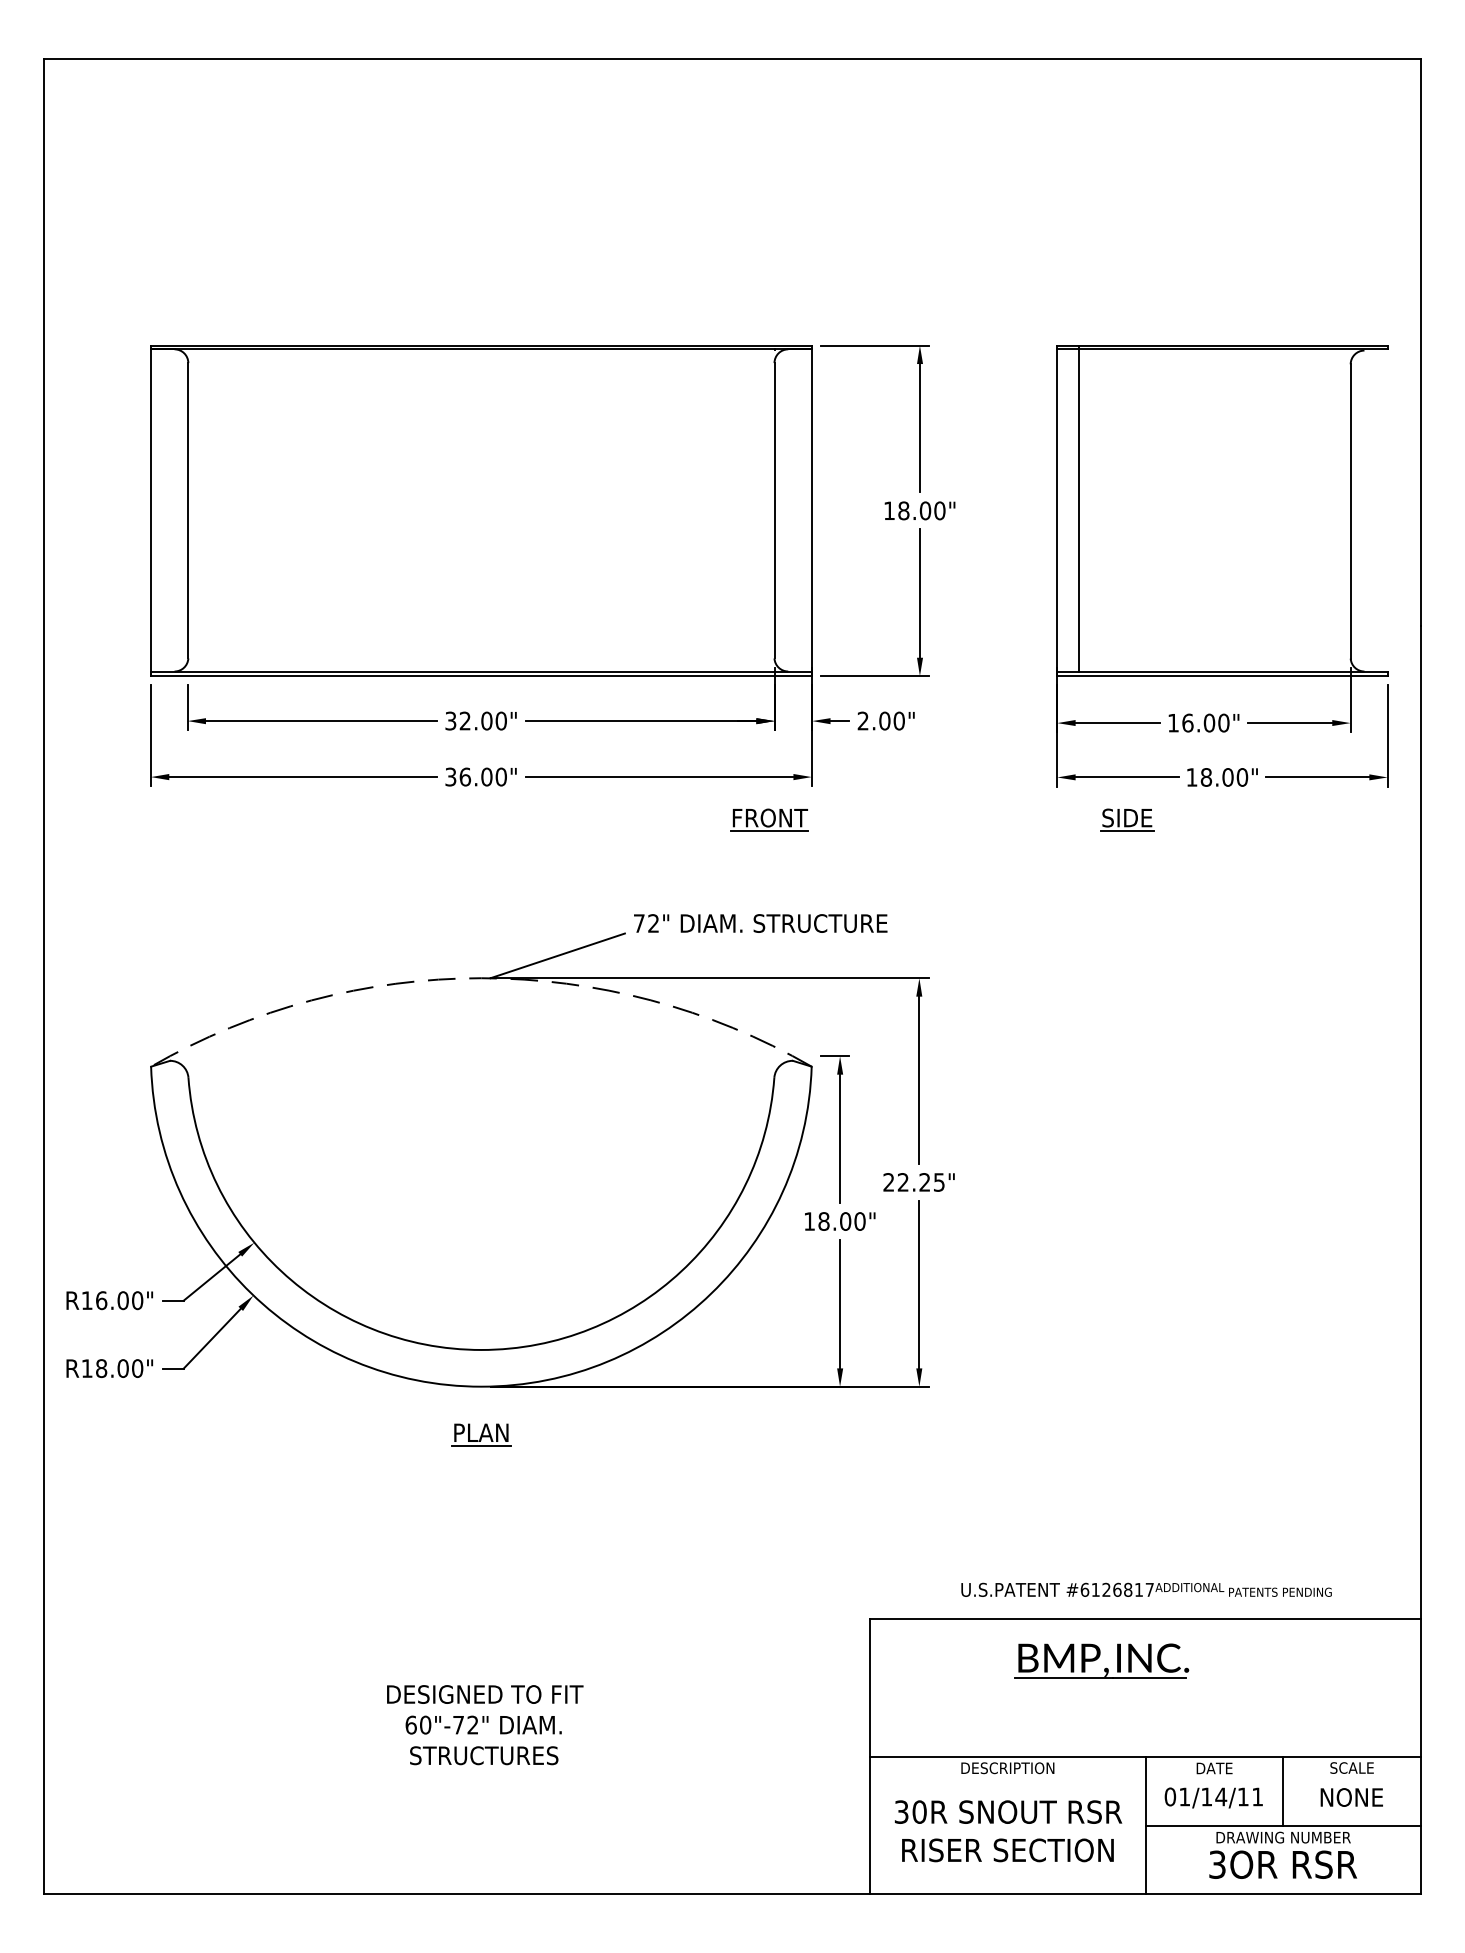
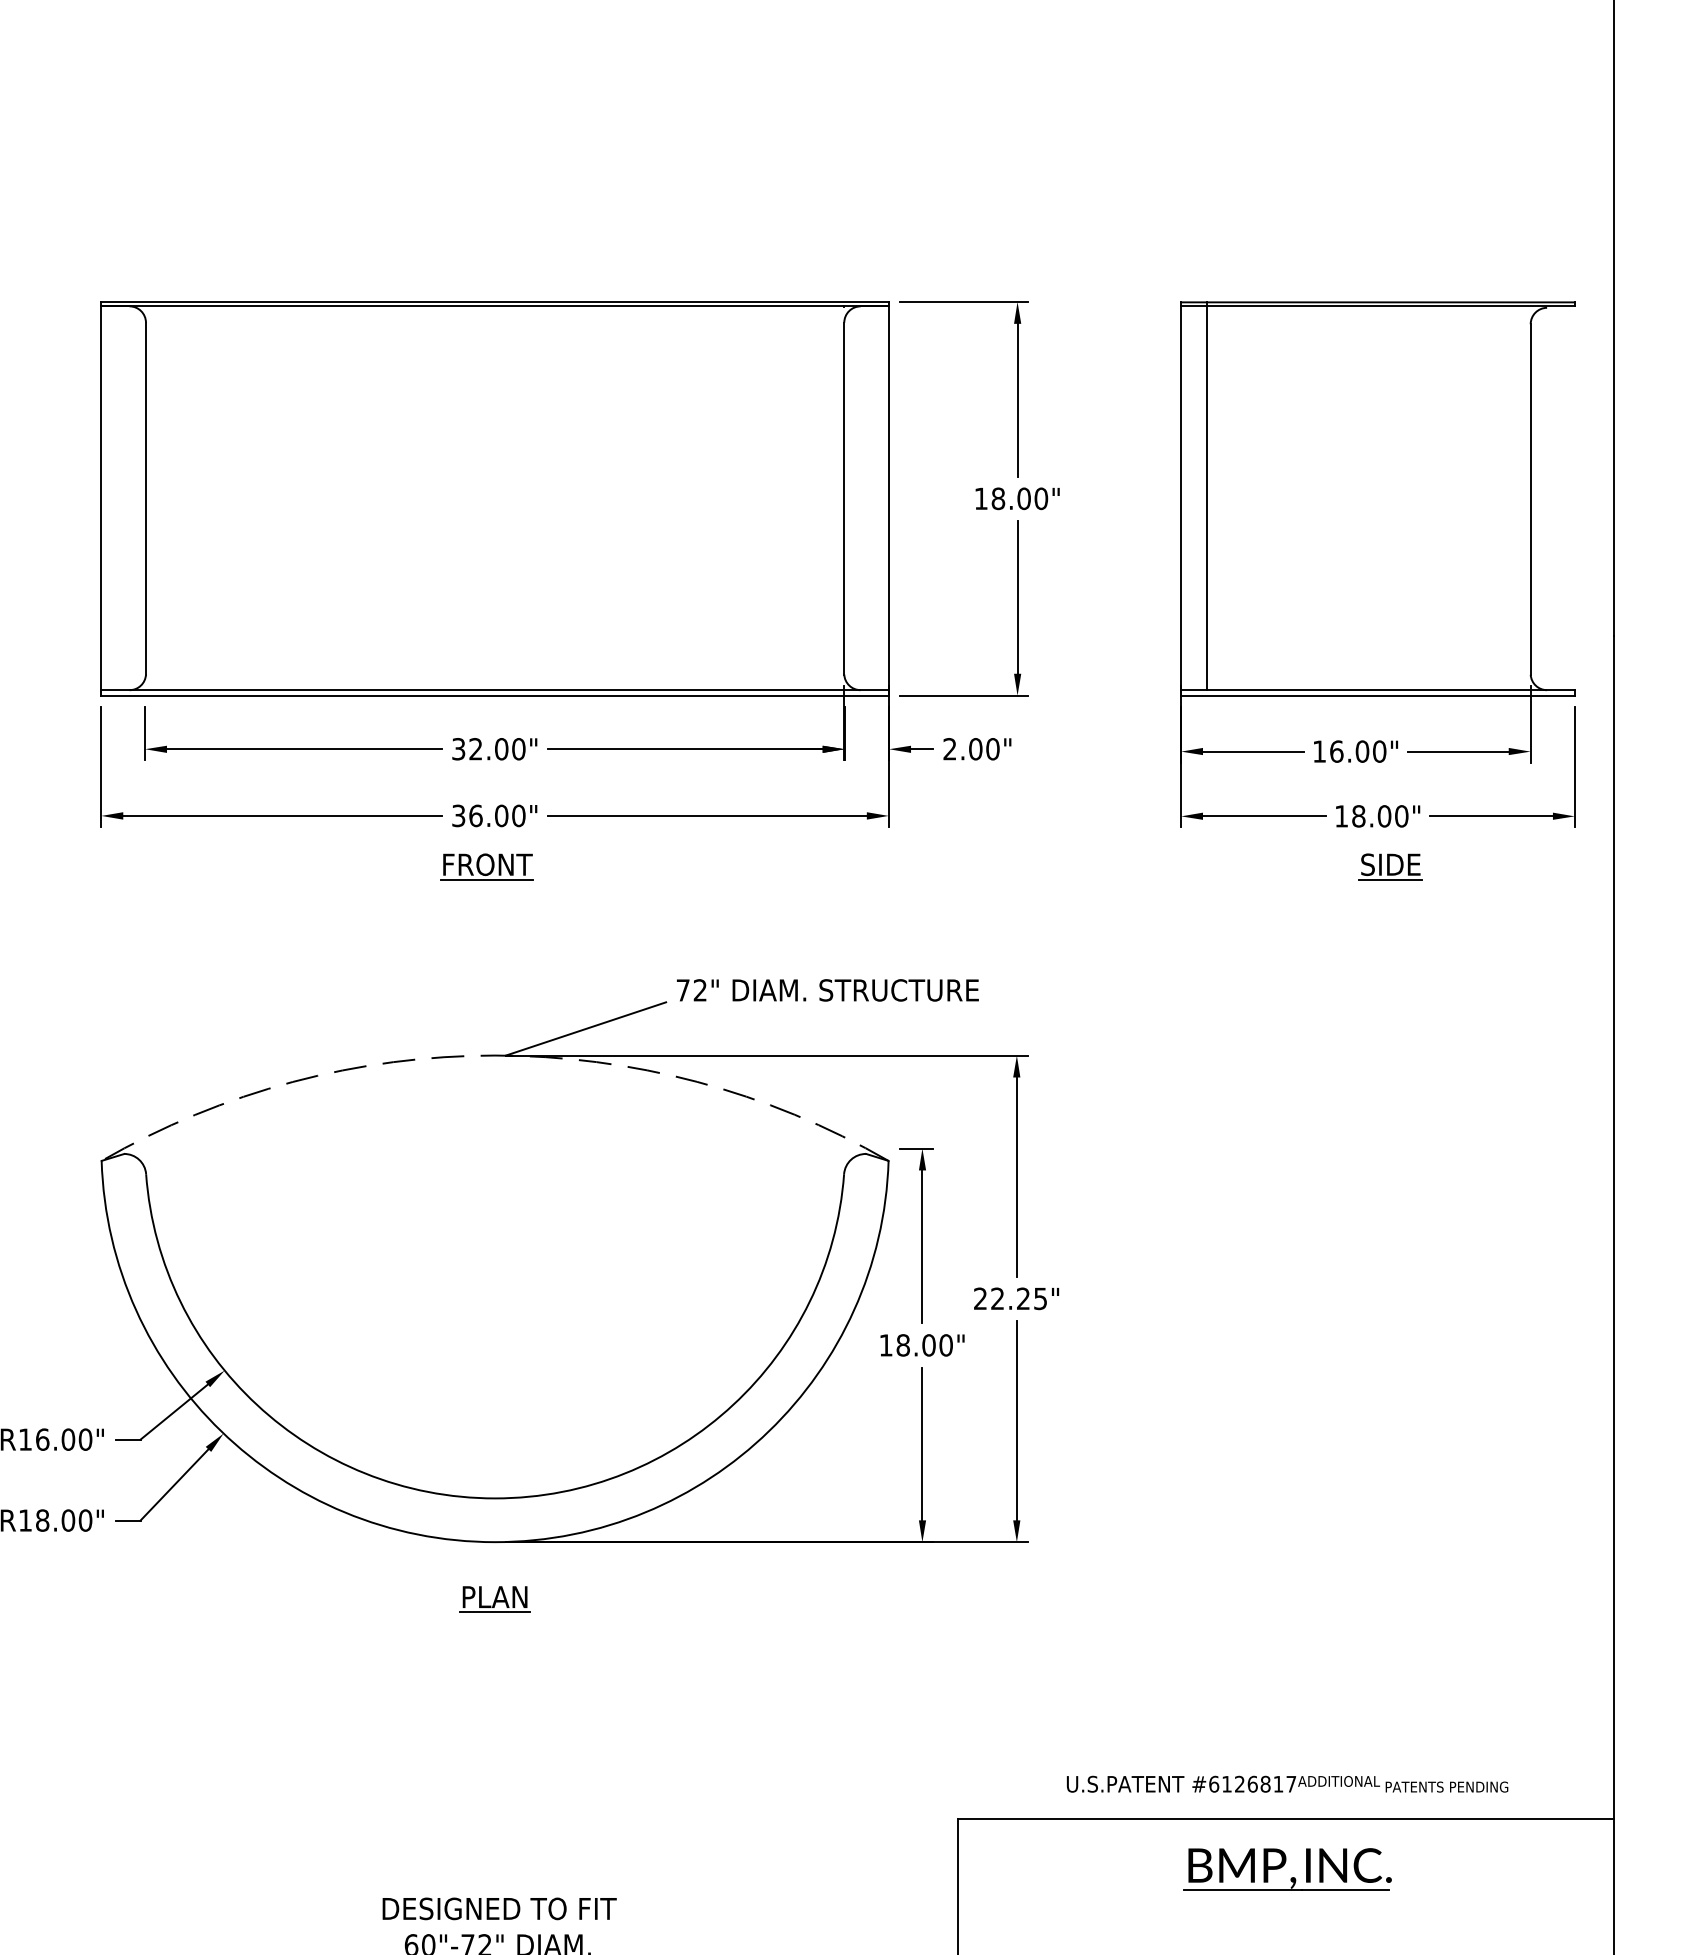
part: (769, 819) -> (486, 866), moved
part: (1127, 819) -> (1391, 866), moved
part: (1101, 1660) -> (1287, 1868), moved

